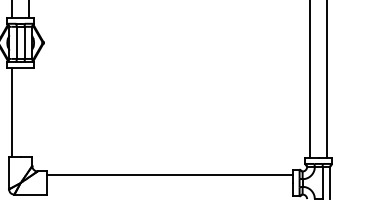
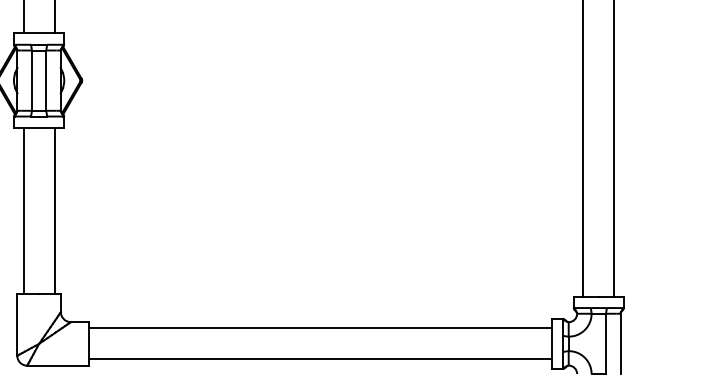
line: (28, 112) -> (53, 211), added
line: (170, 191) -> (320, 359), added

